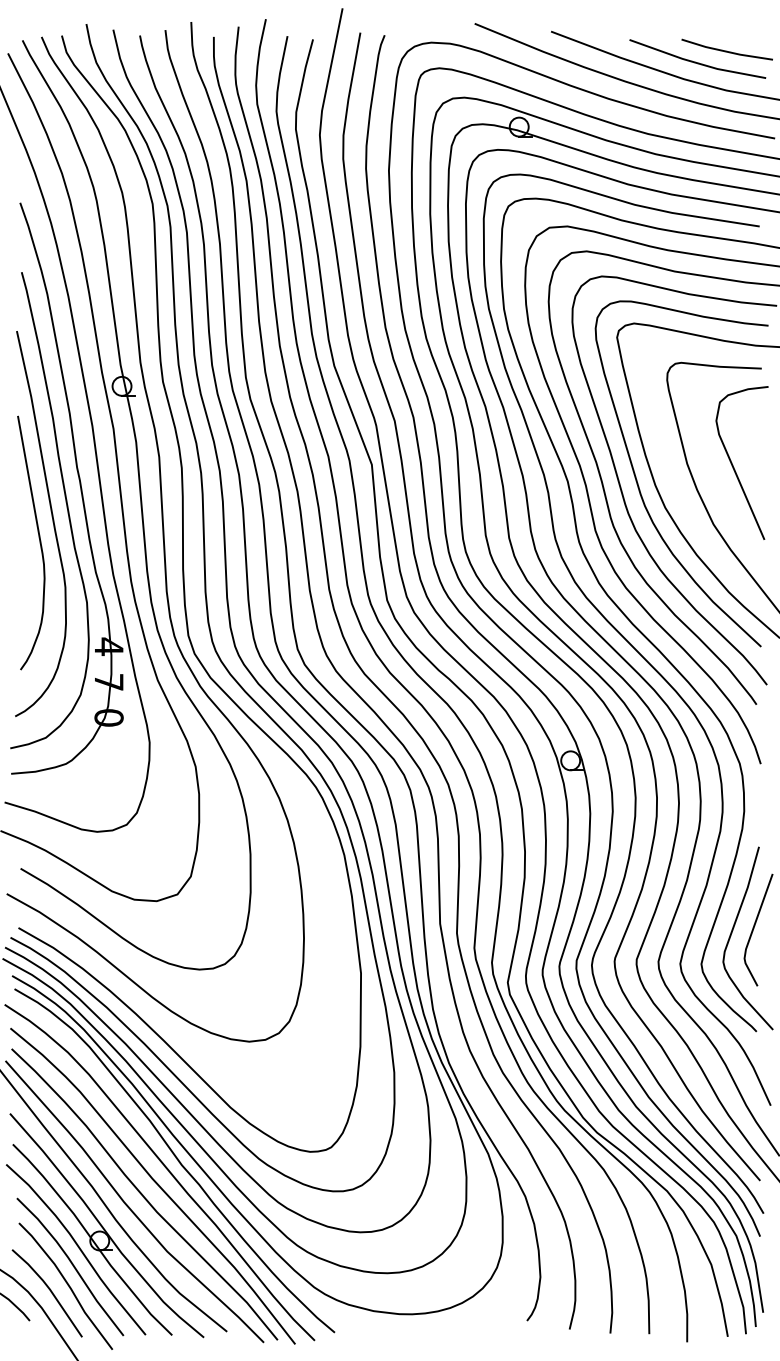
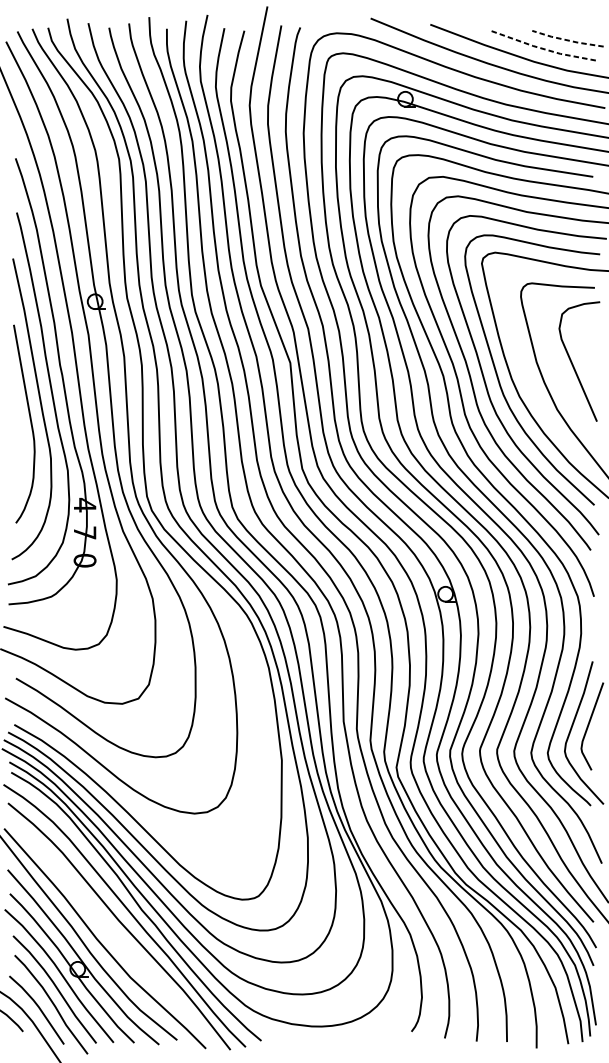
line: (726, 51) -> (567, 40), solid -> dashed
line: (696, 63) -> (543, 49), solid -> dashed
curve: (143, 1194) -> (111, 932), removed

